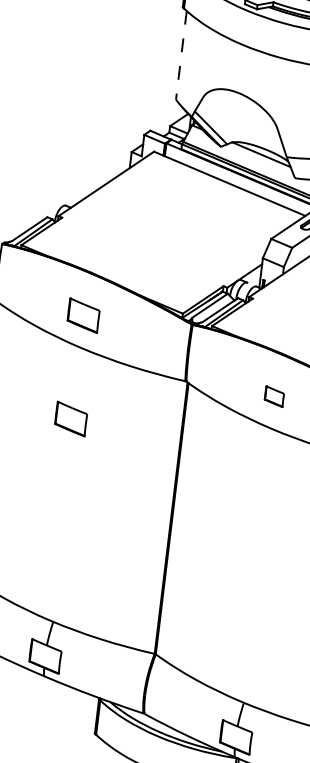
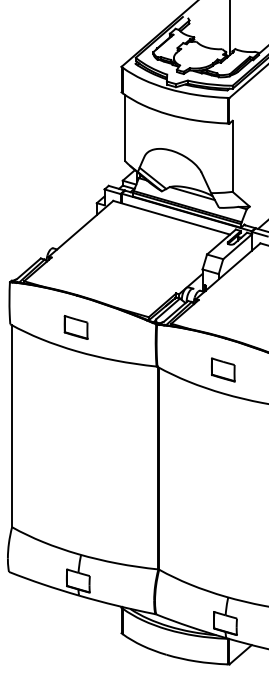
line: (180, 56) -> (124, 128), dashed -> solid
part: (274, 395) -> (223, 369), size x1.67
part: (70, 418) -> (75, 404), removed

